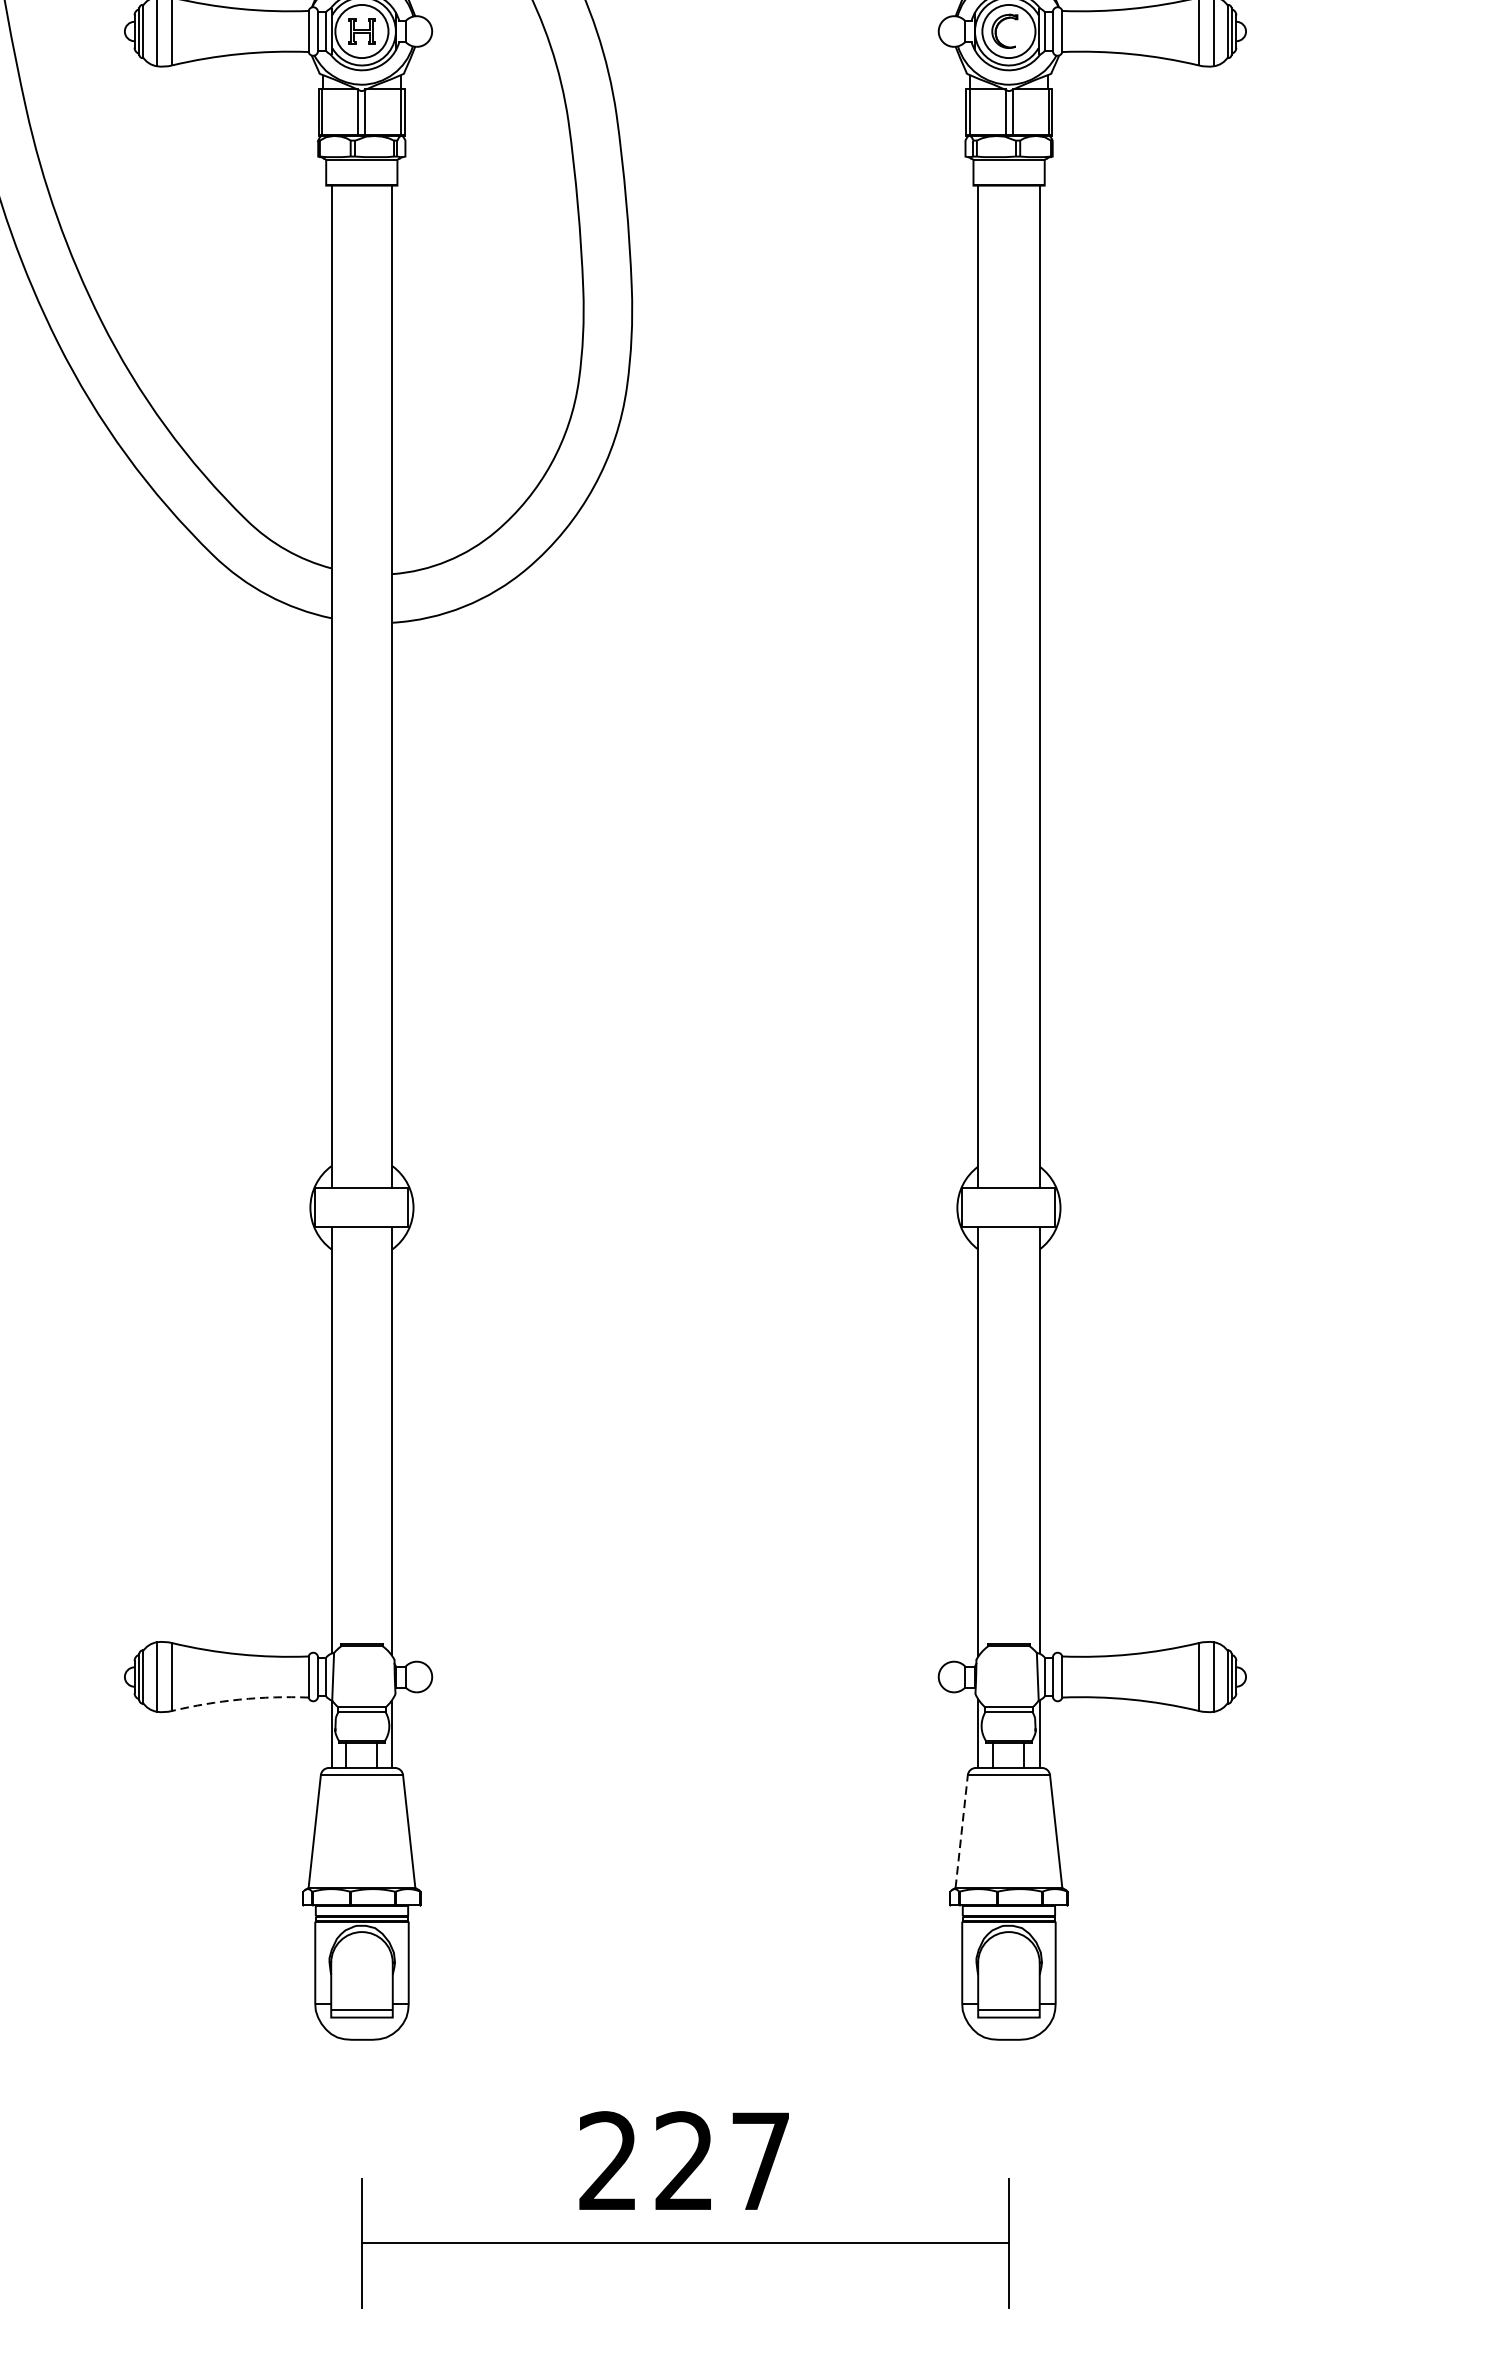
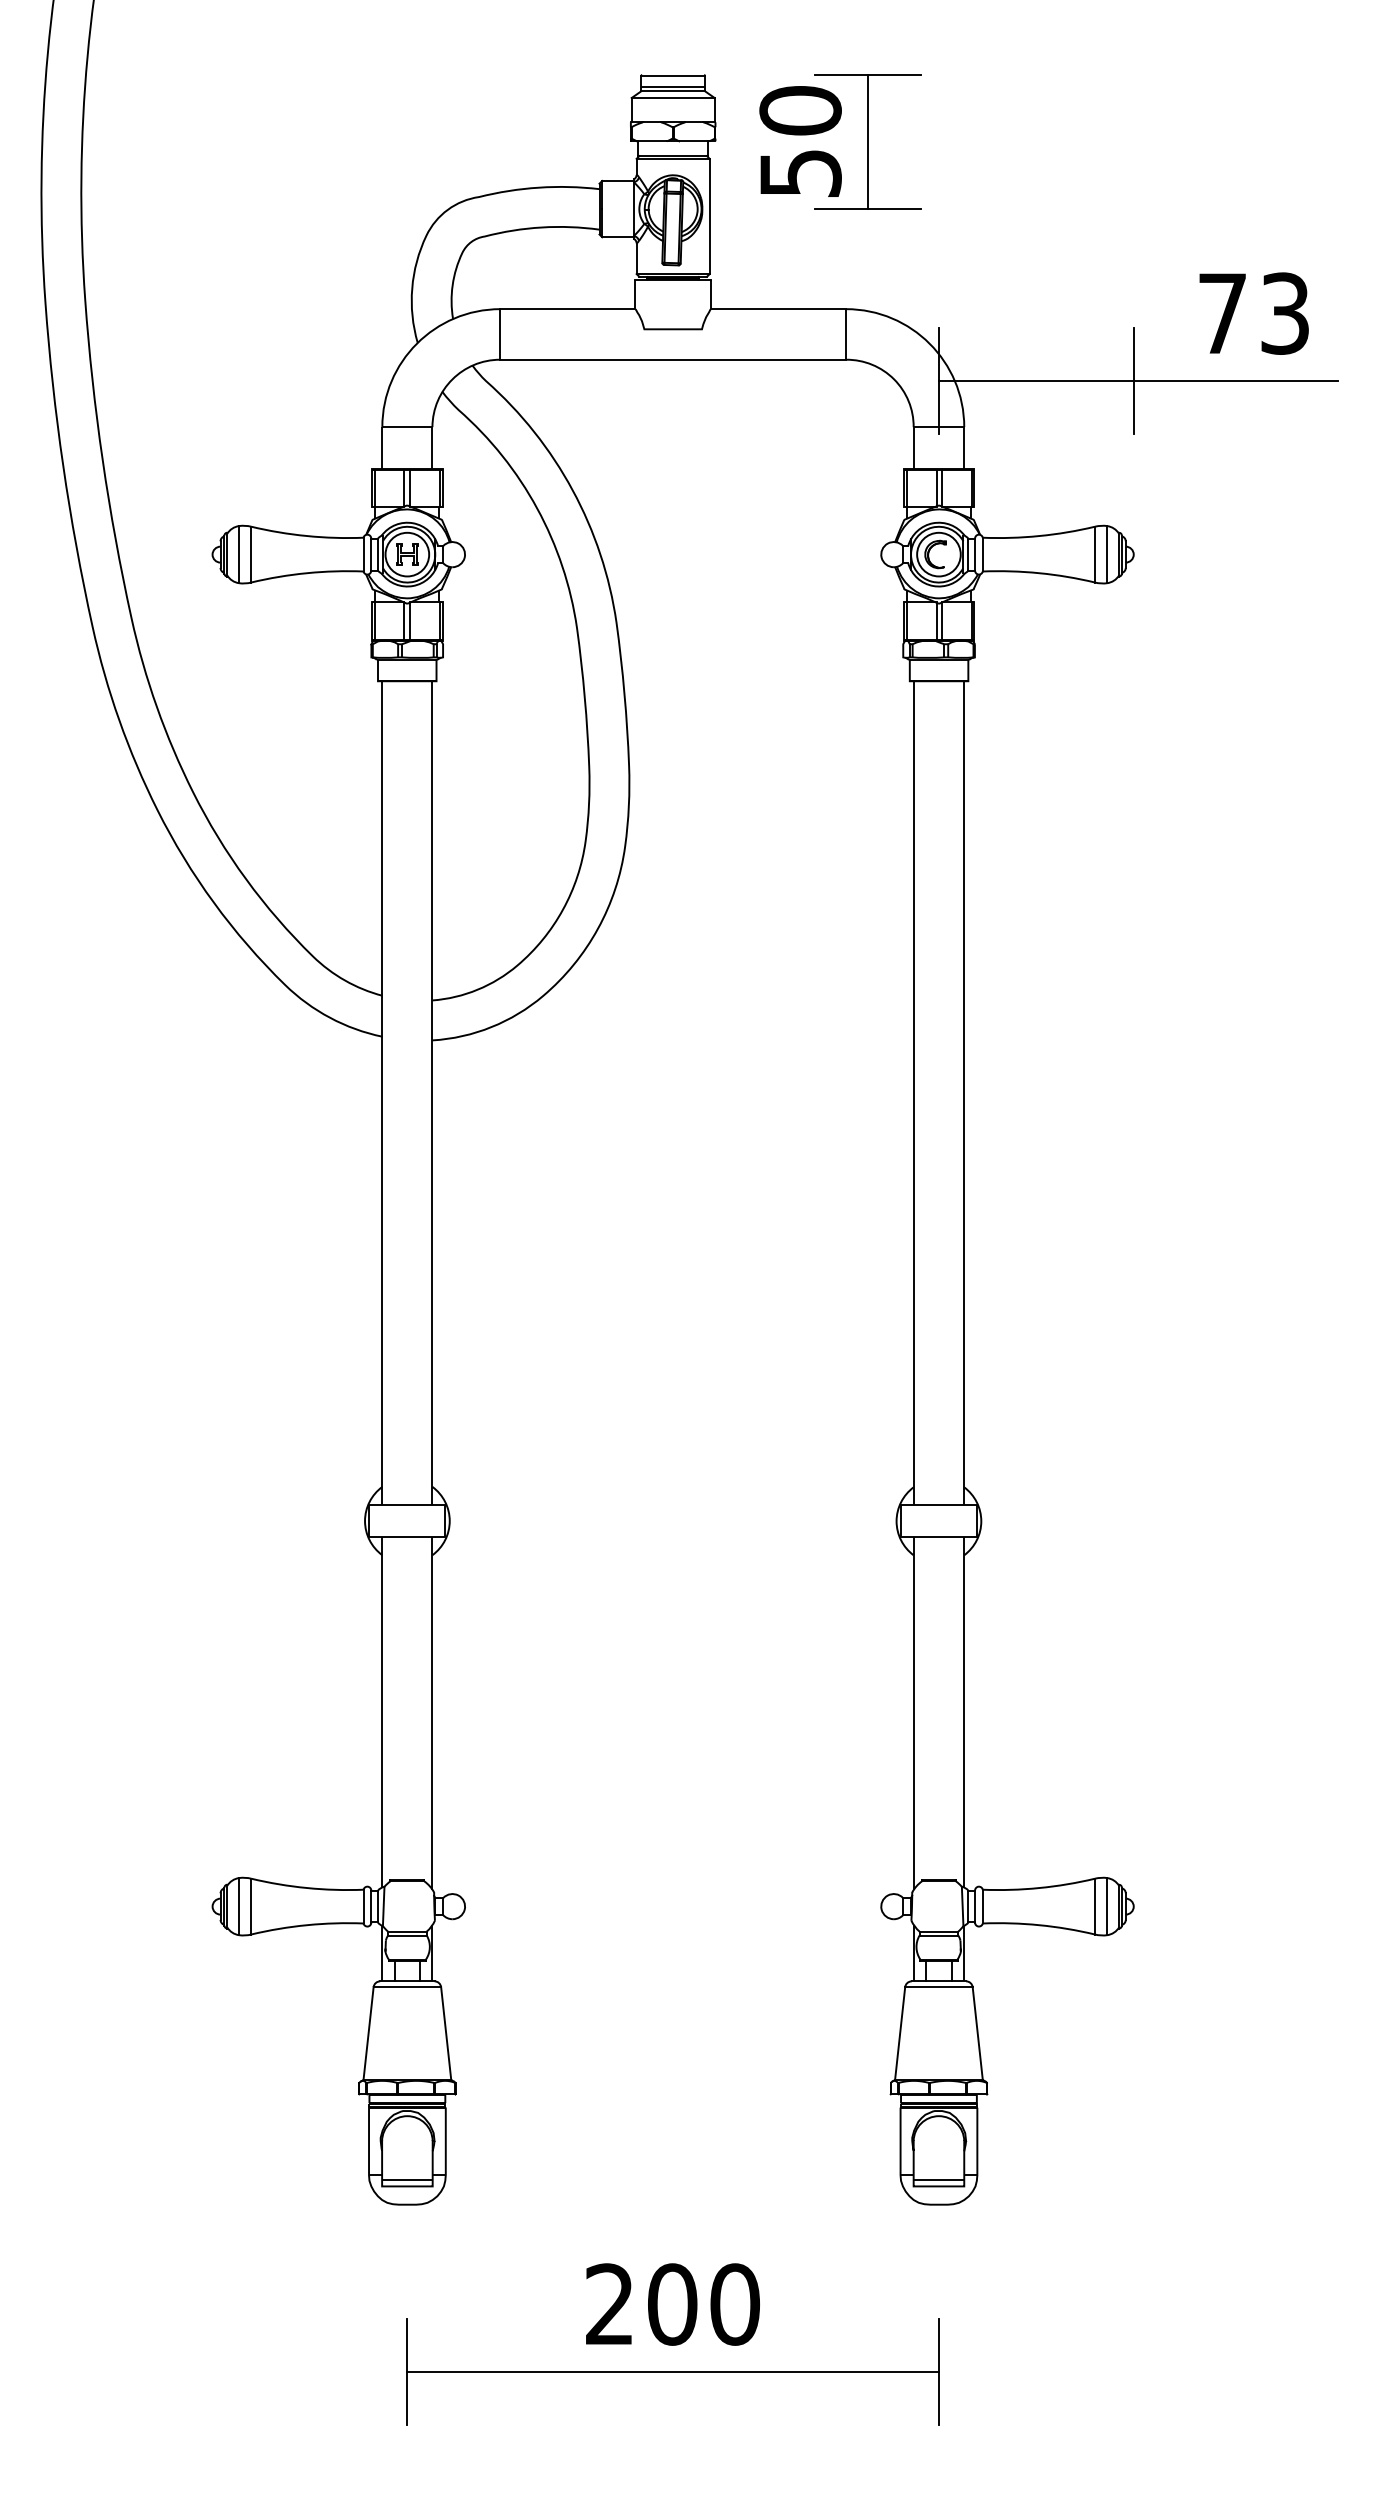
arc: (240, 1700) -> (307, 1925), dashed -> solid
line: (962, 1831) -> (900, 2033), dashed -> solid
text: (722, 2161) -> (703, 2304), 227 -> 200

